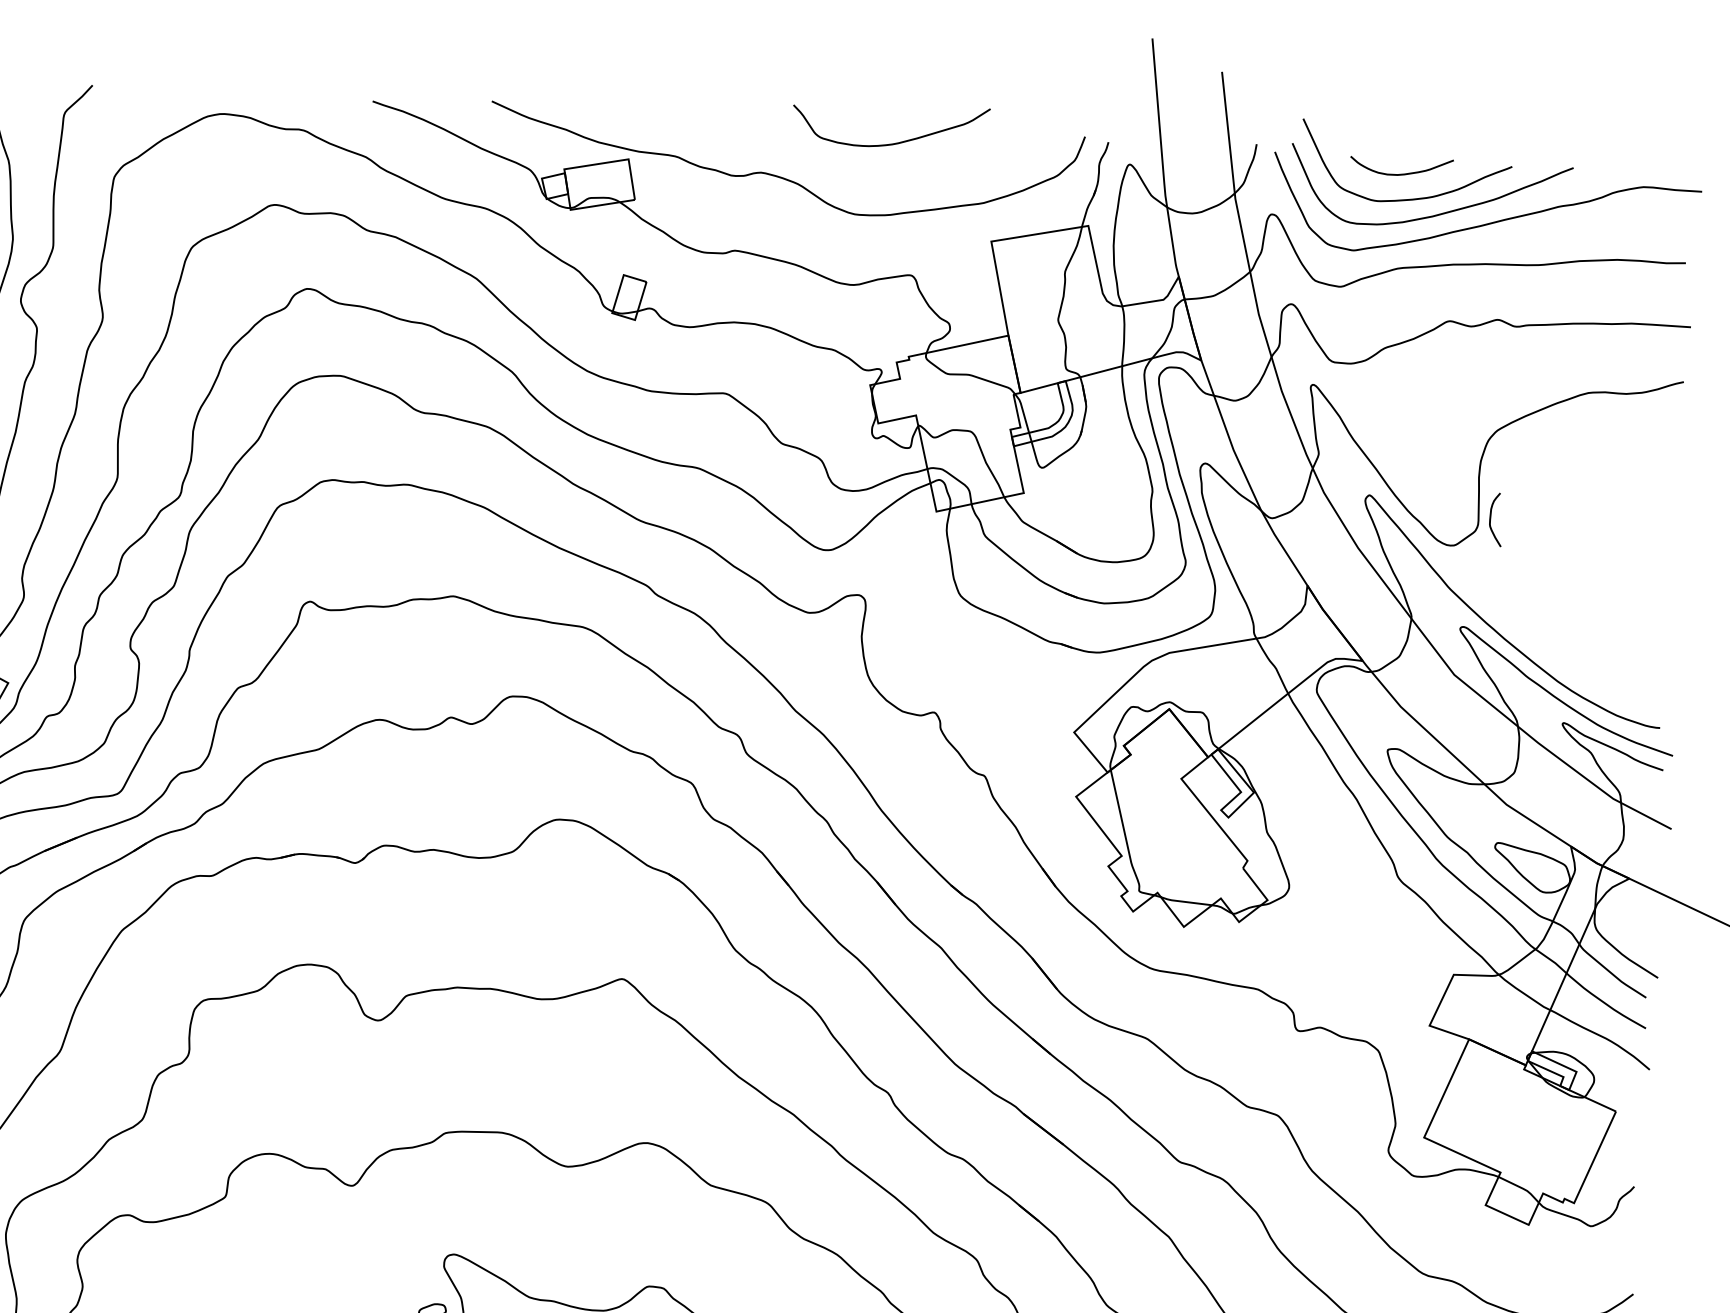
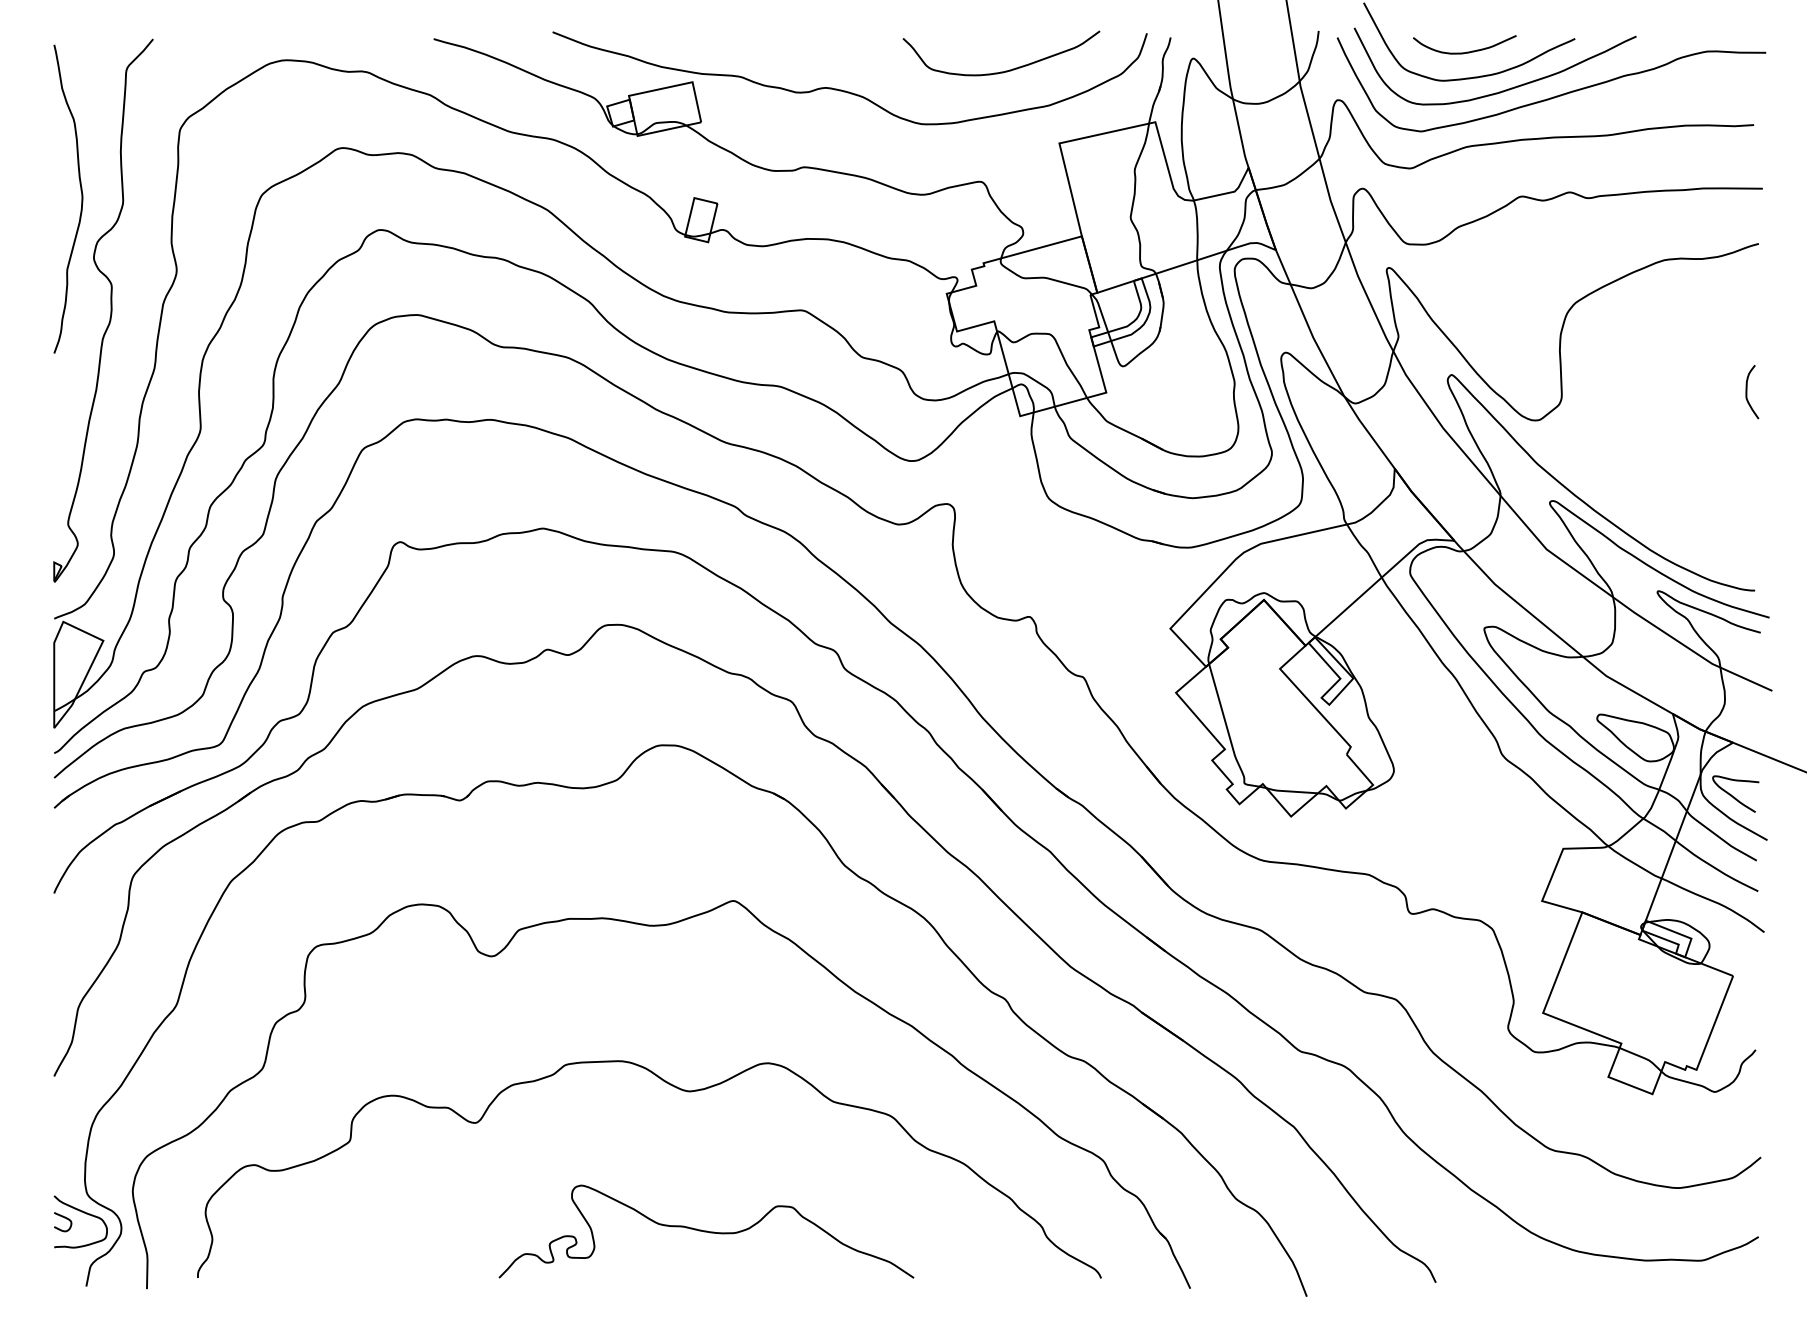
curve: (893, 142) -> (1005, 70), moved
curve: (1491, 519) -> (1747, 392), moved
curve: (1627, 932) -> (1734, 796), added

